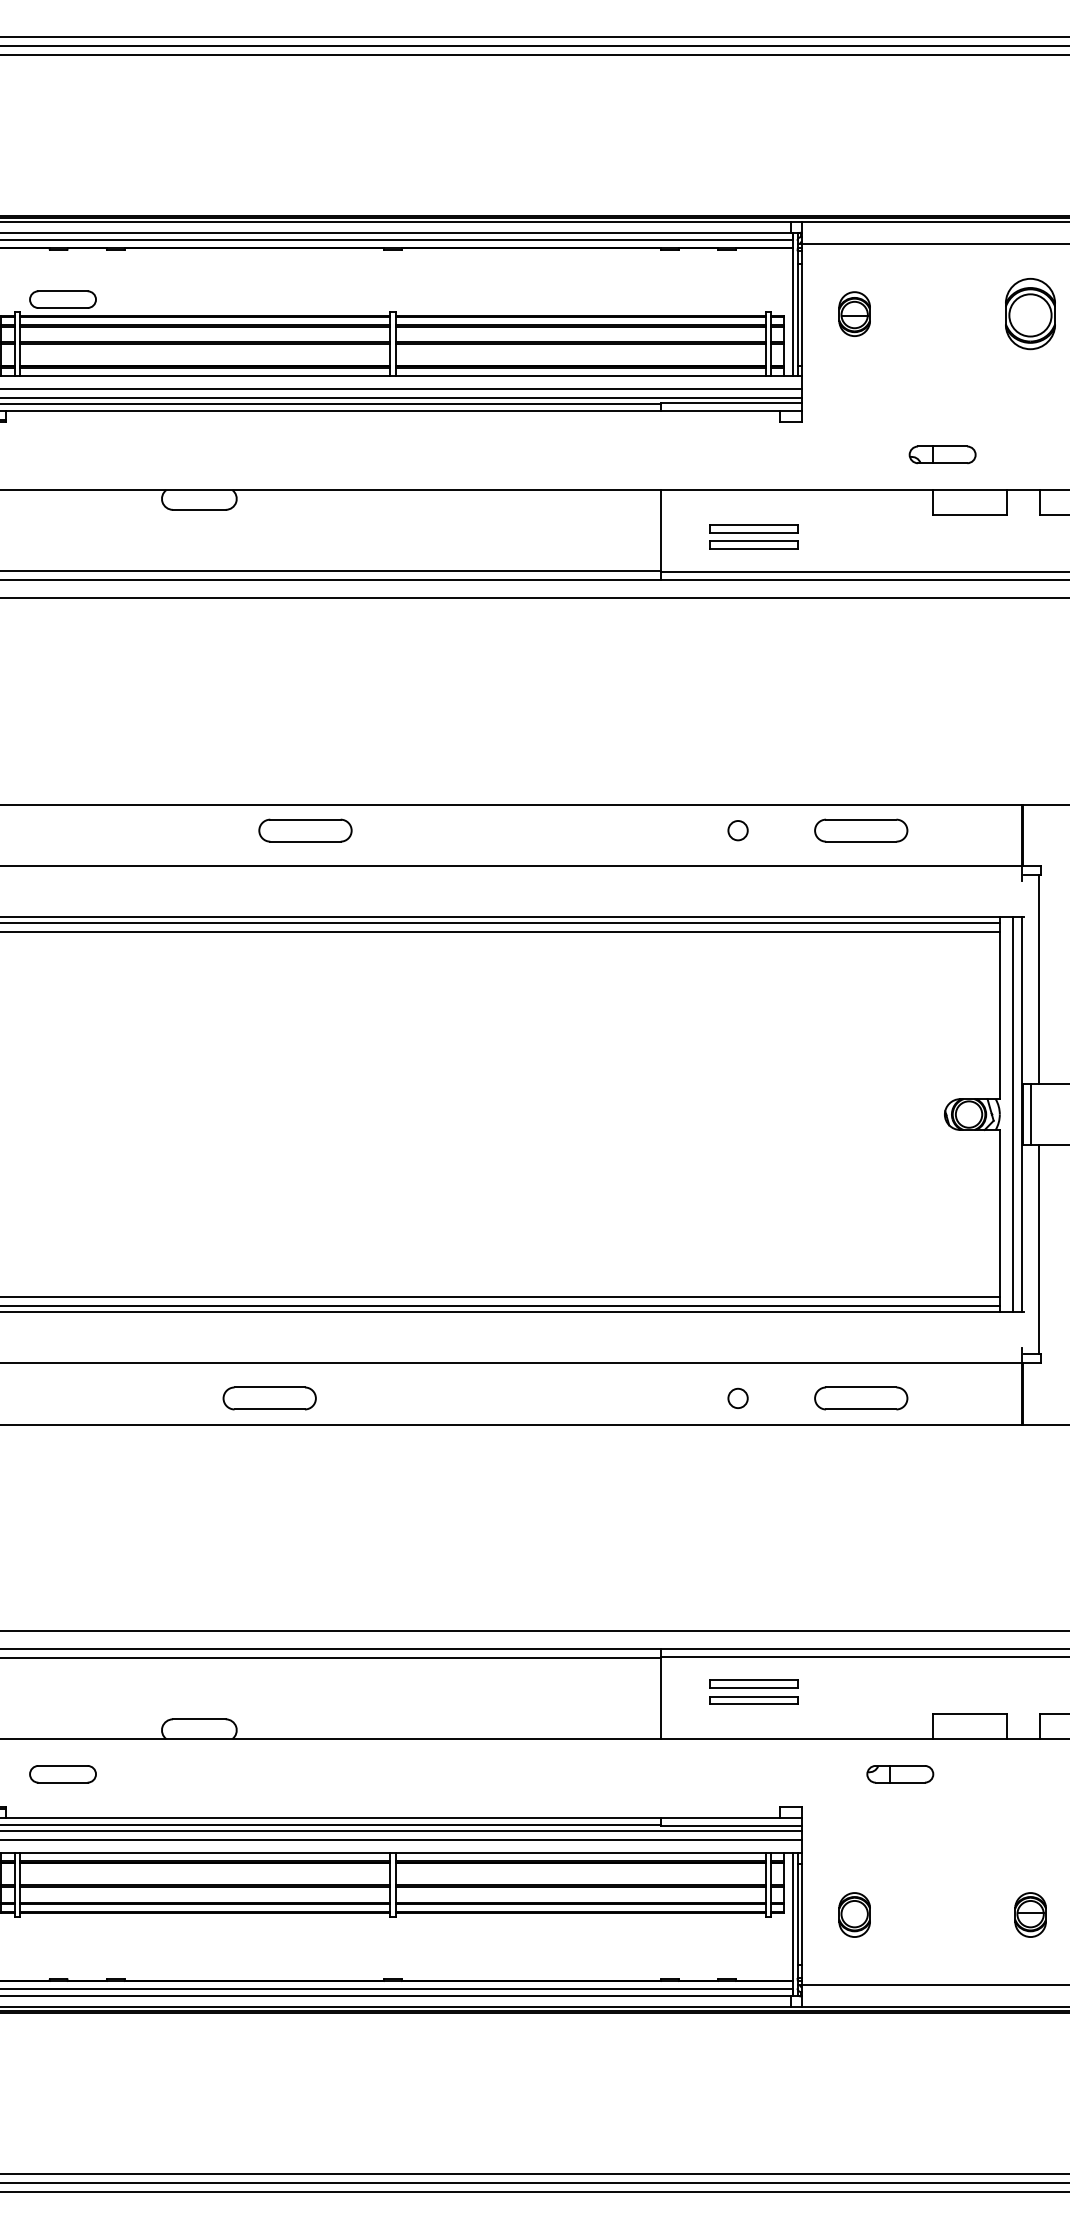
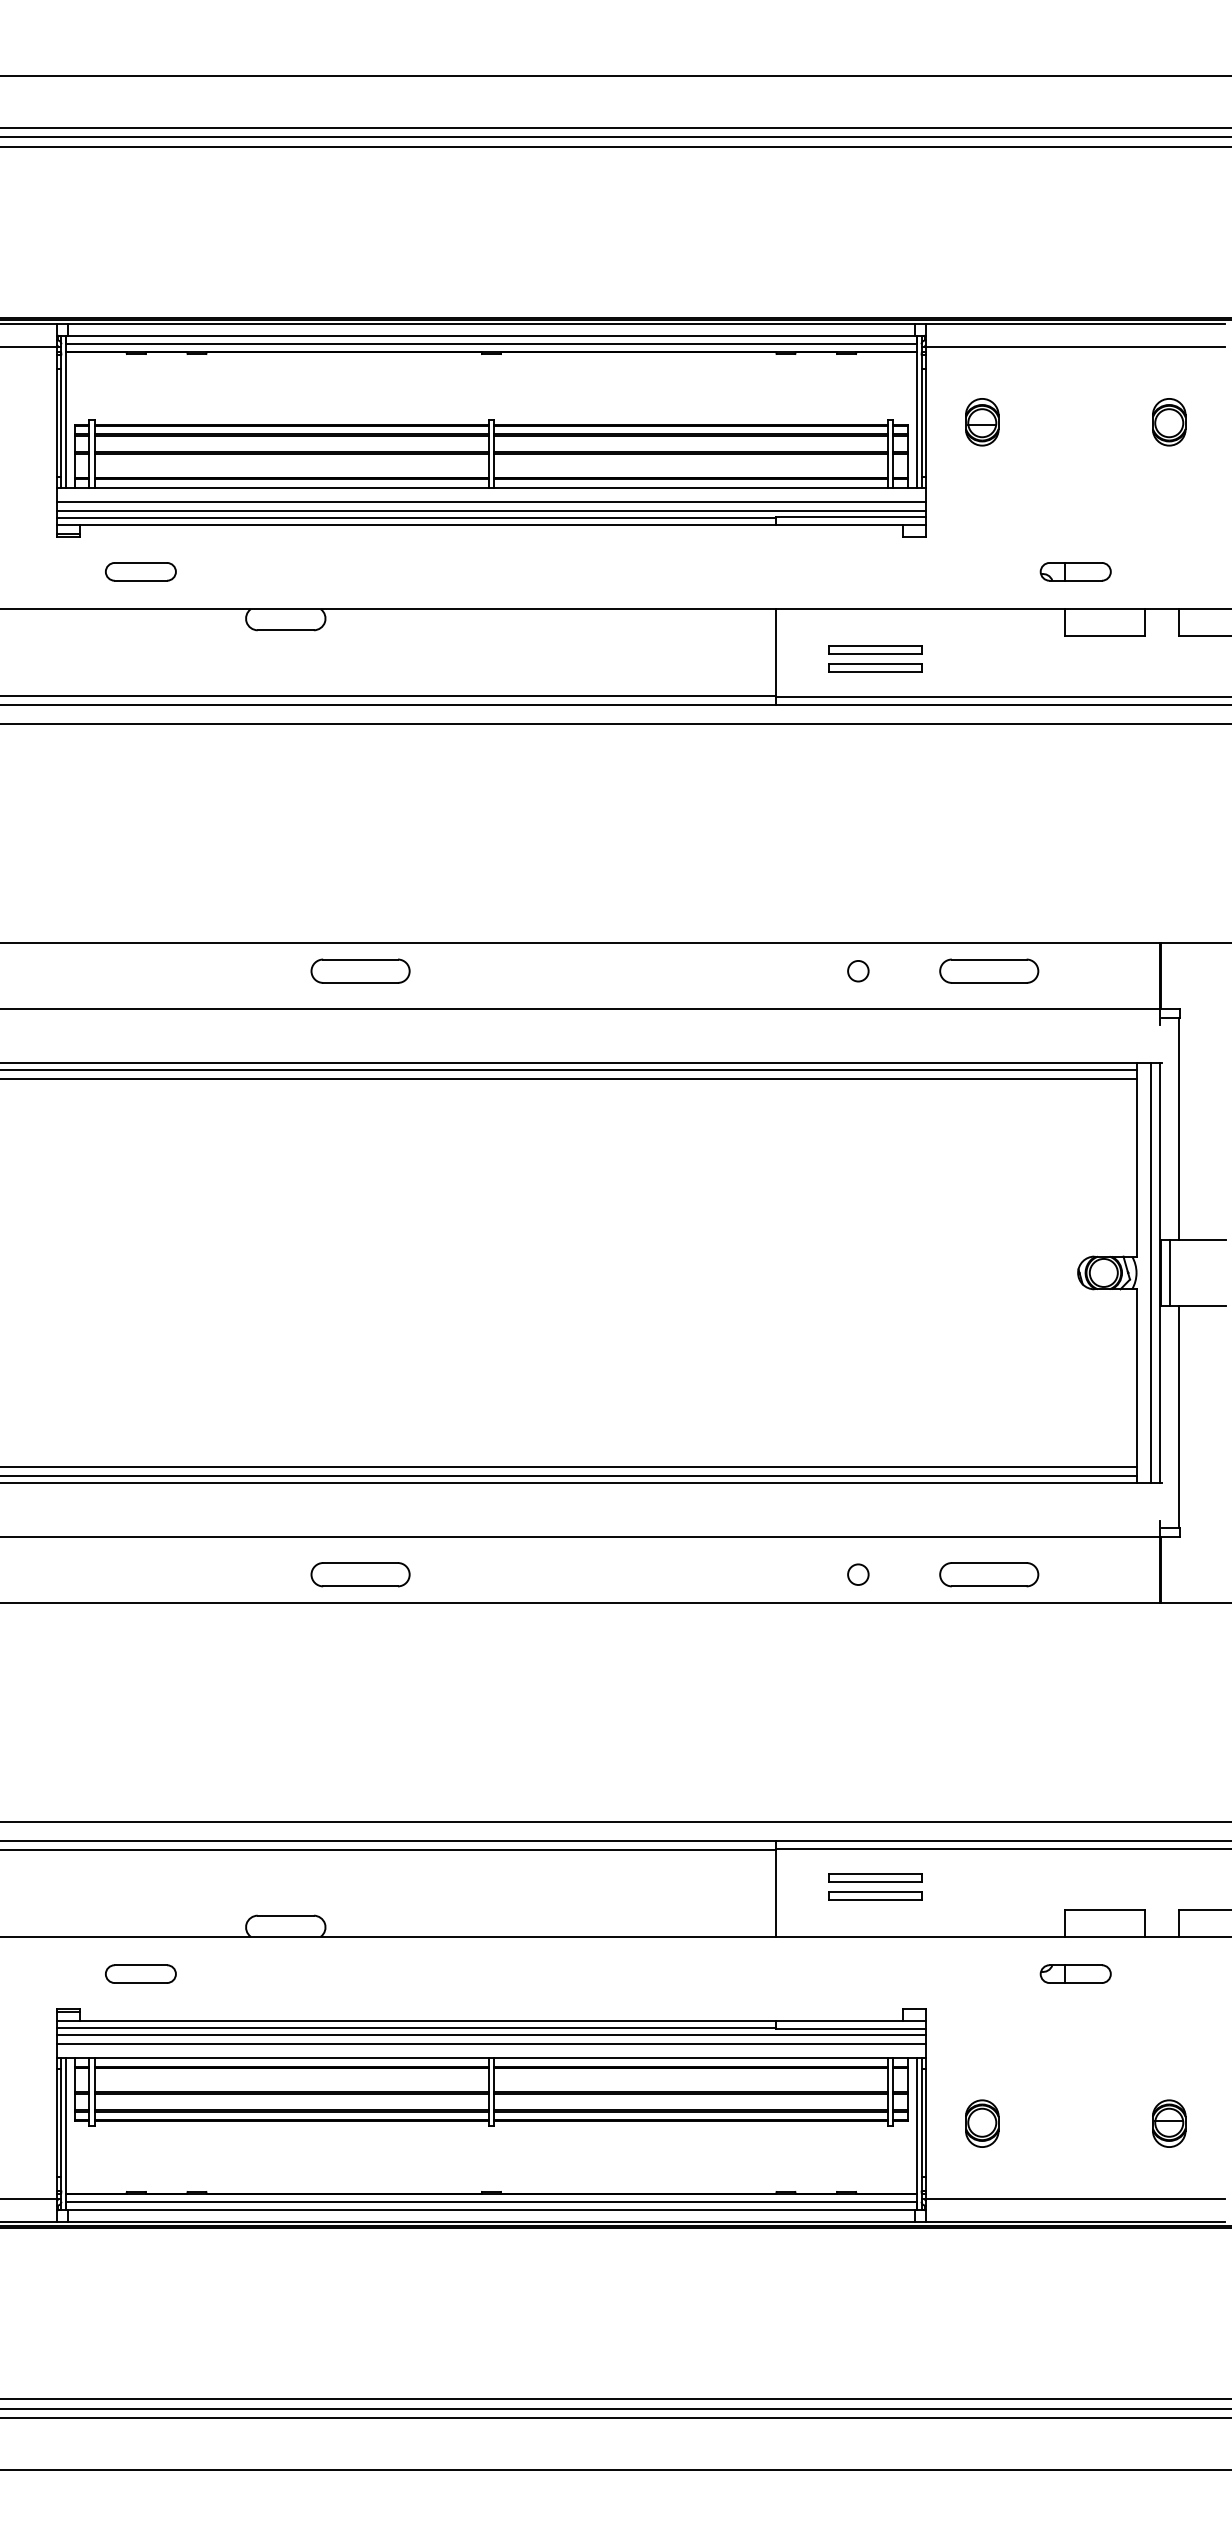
part: (62, 299) -> (140, 571), moved
part: (1030, 314) -> (1169, 422), size x0.62
part: (305, 829) -> (360, 970), moved
part: (900, 1773) -> (1075, 1973), moved

